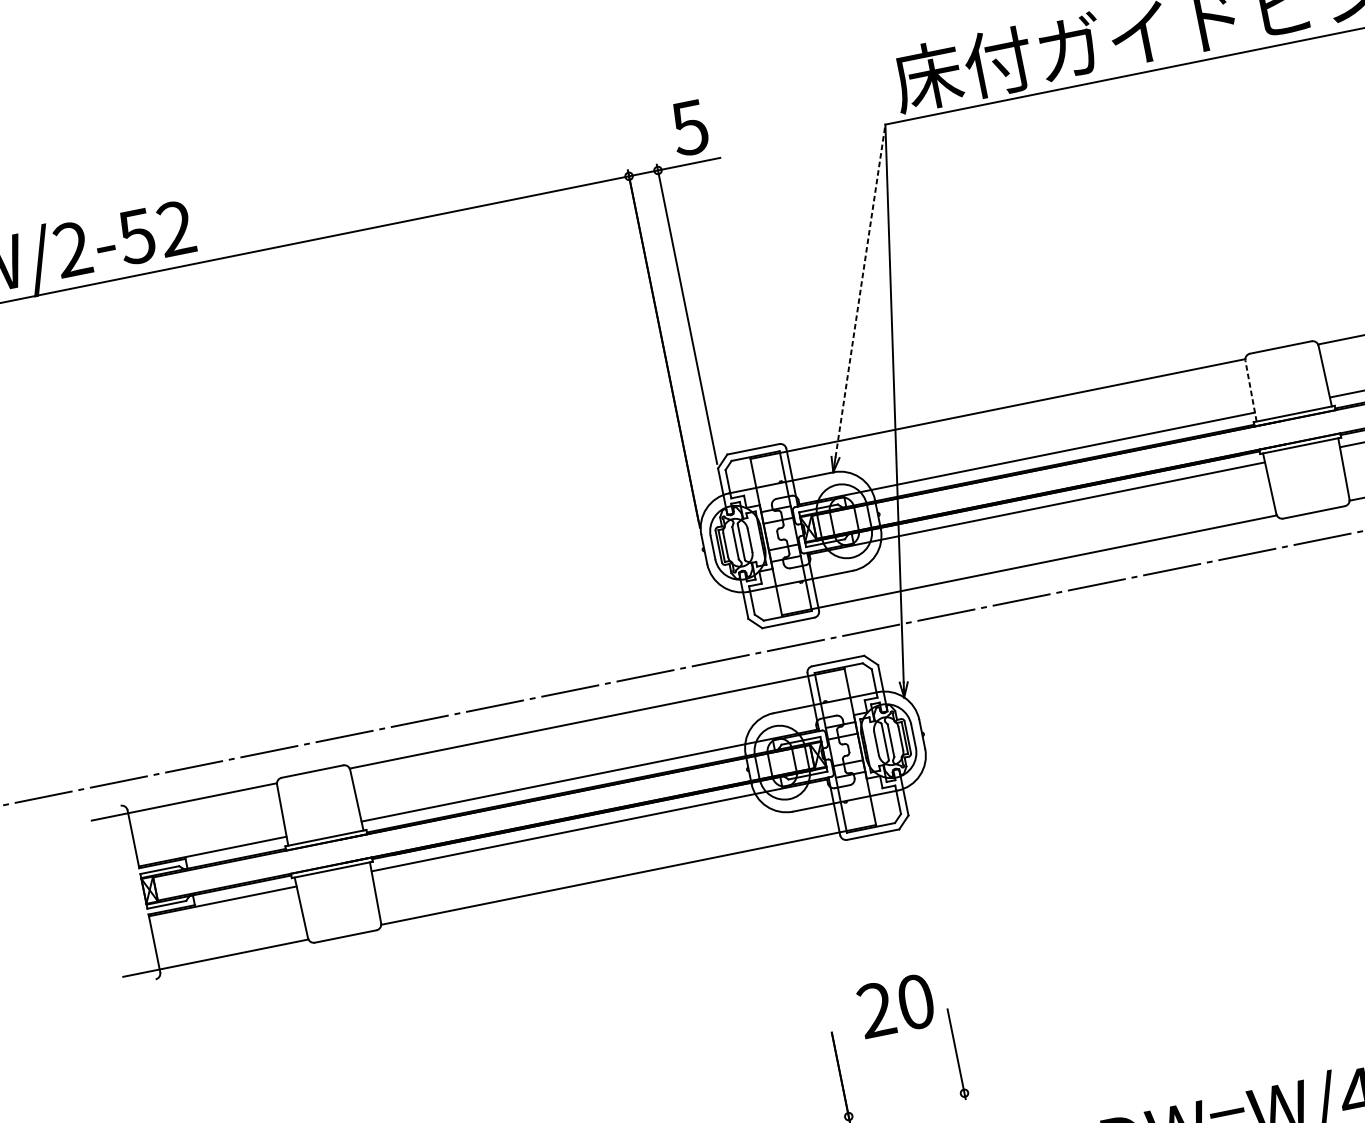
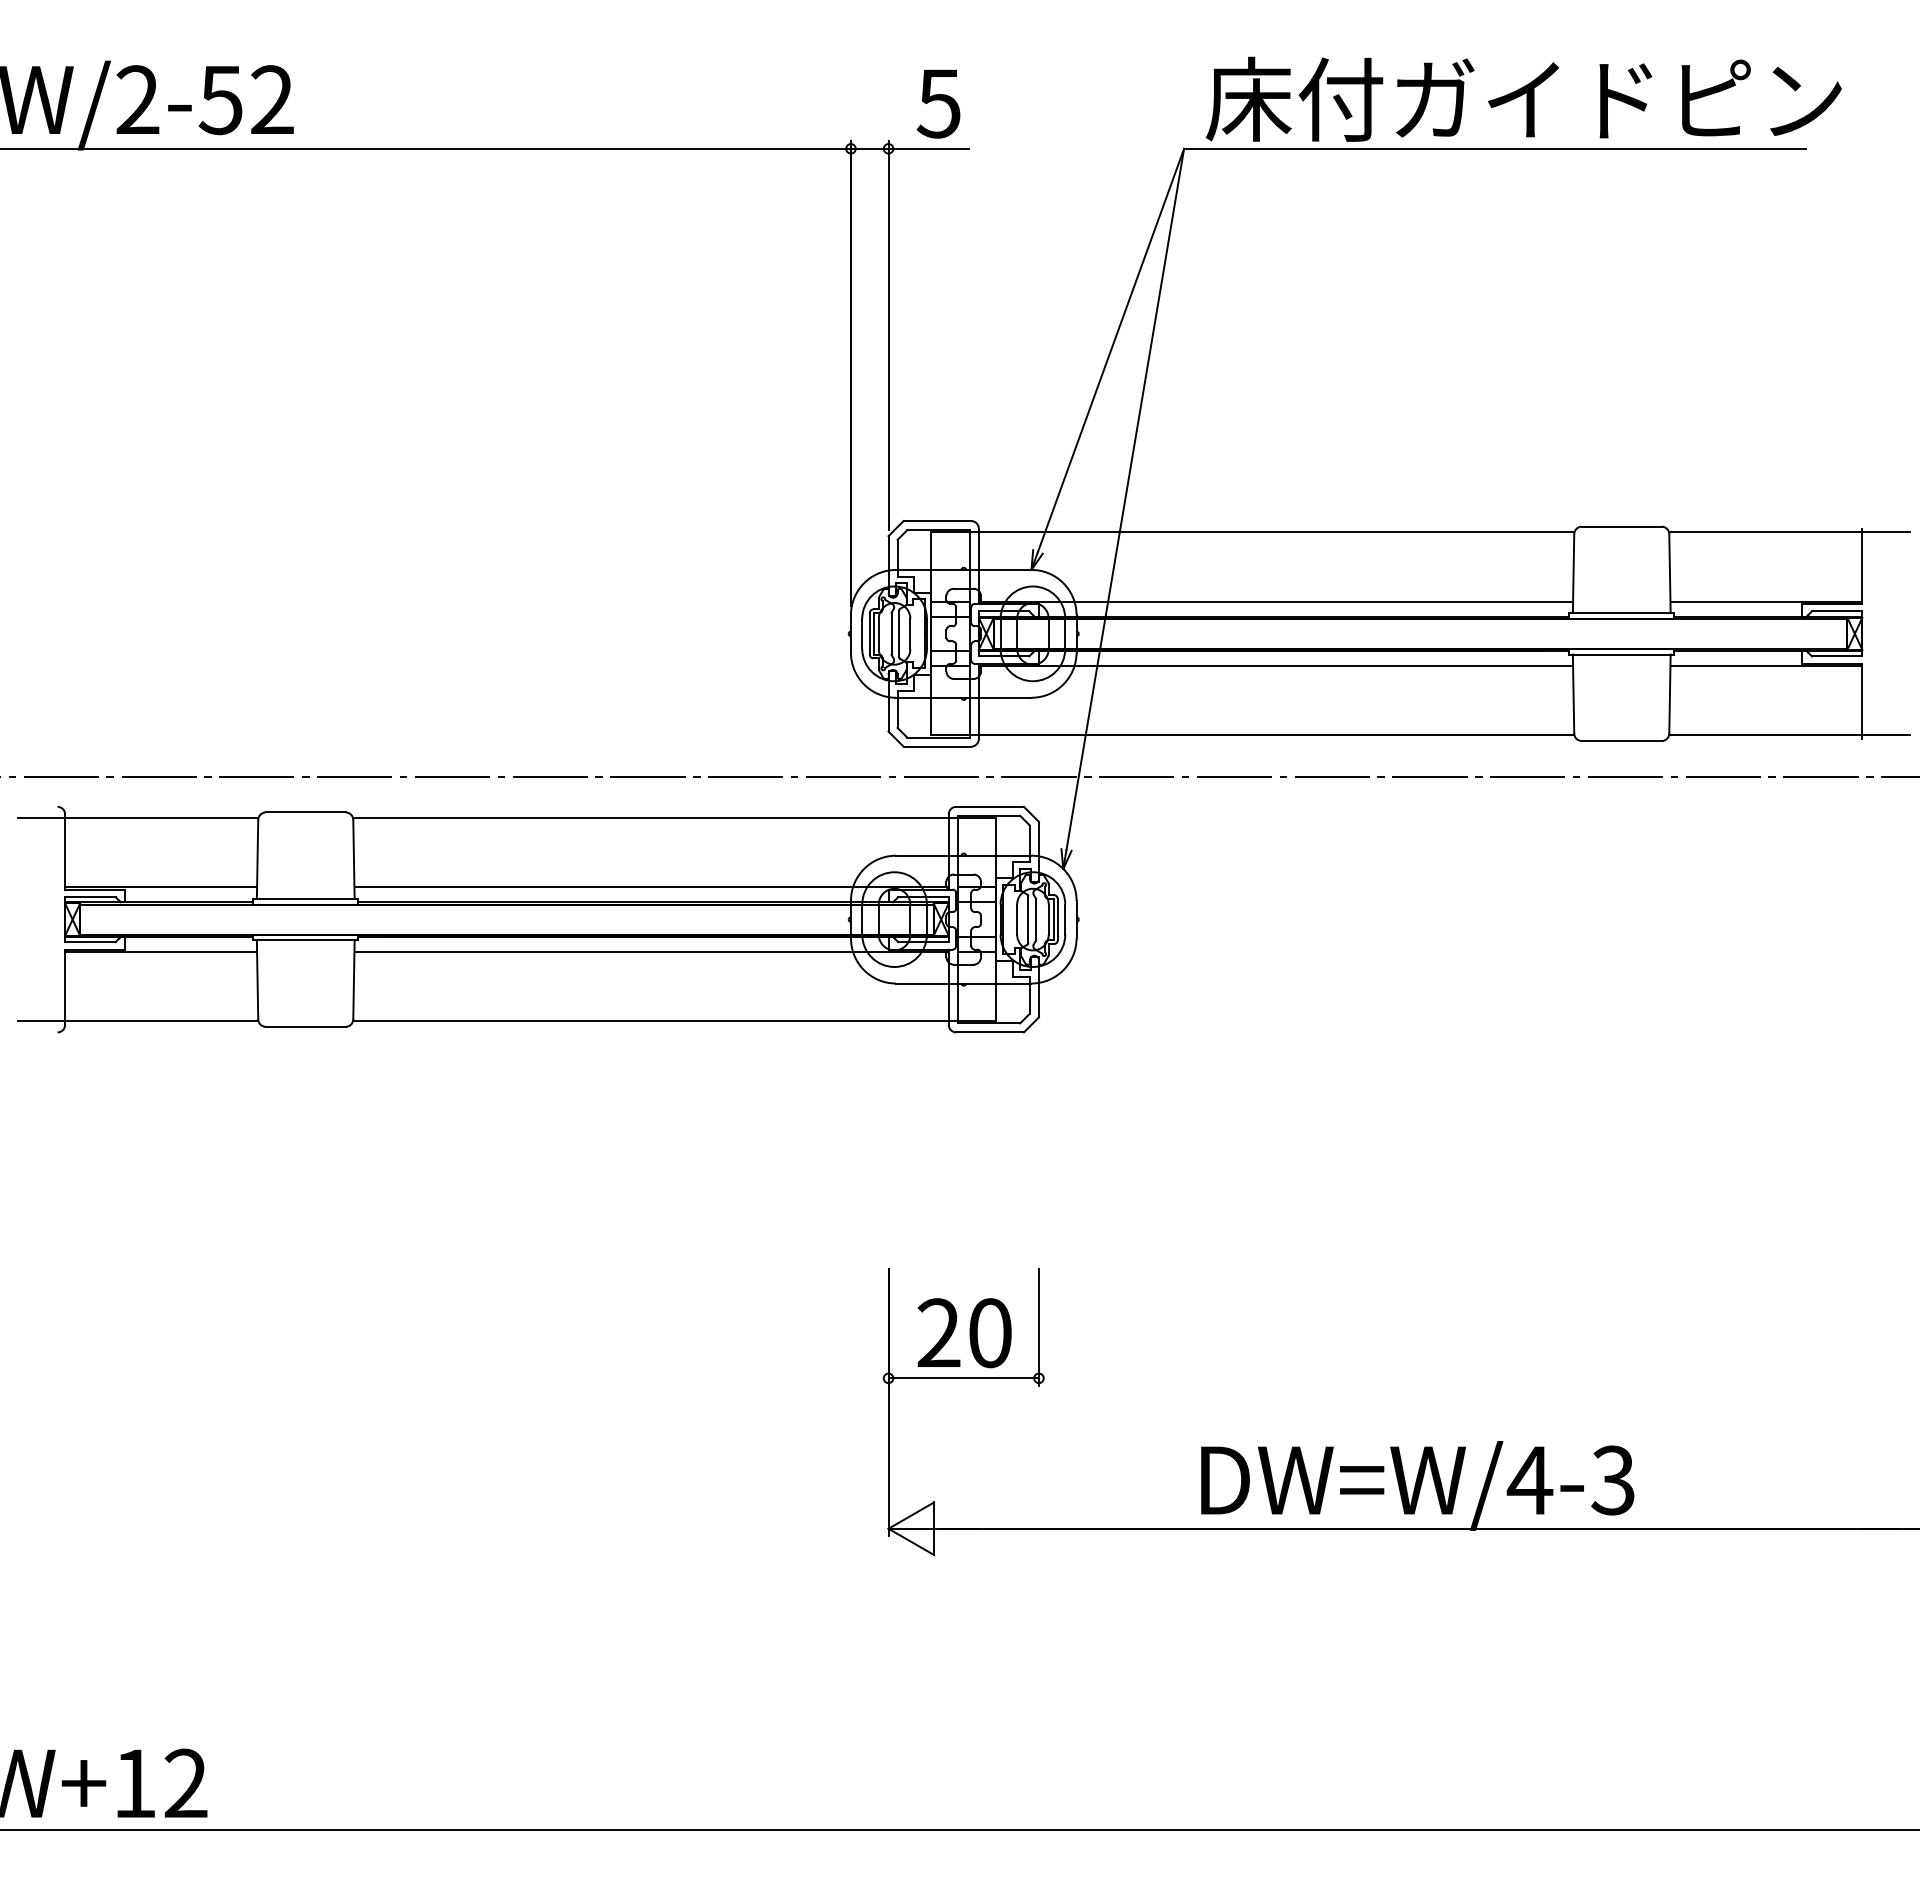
line: (860, 290) -> (1111, 349), dashed -> solid
line: (1250, 390) -> (1573, 573), dashed -> solid
text: (896, 1006) -> (964, 1333), moved
line: (906, 1105) -> (963, 1378), added

